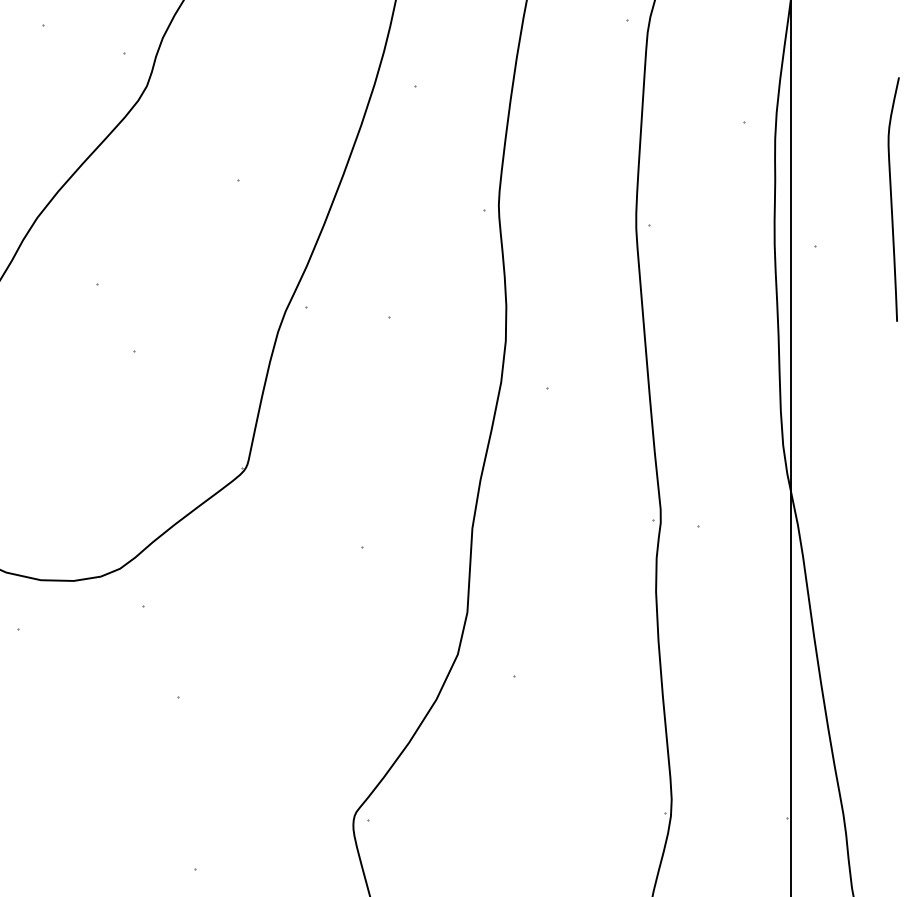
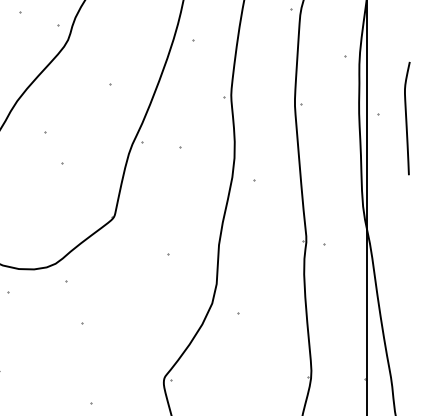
curve: (894, 199) -> (407, 118), moved

